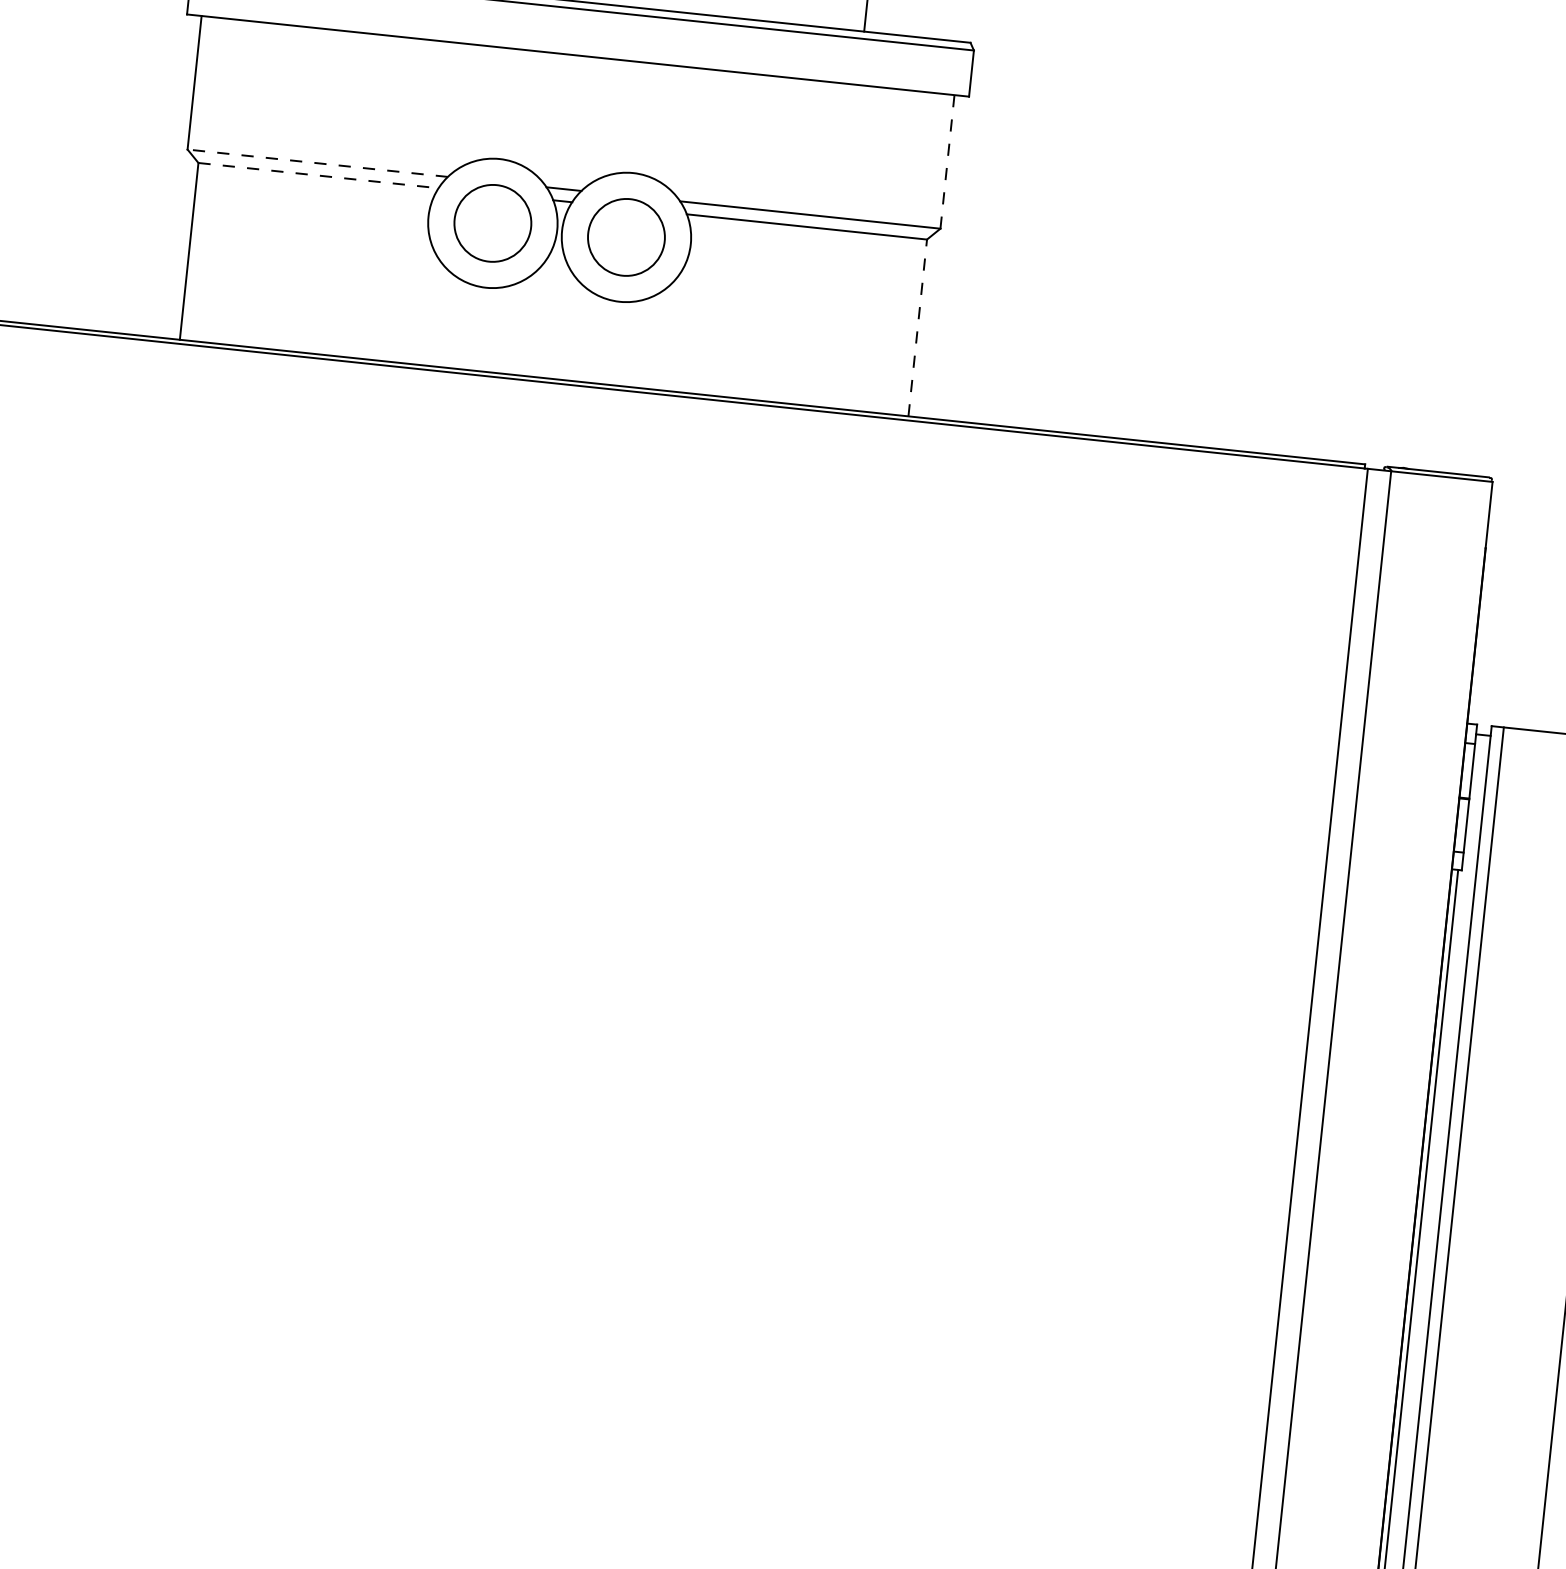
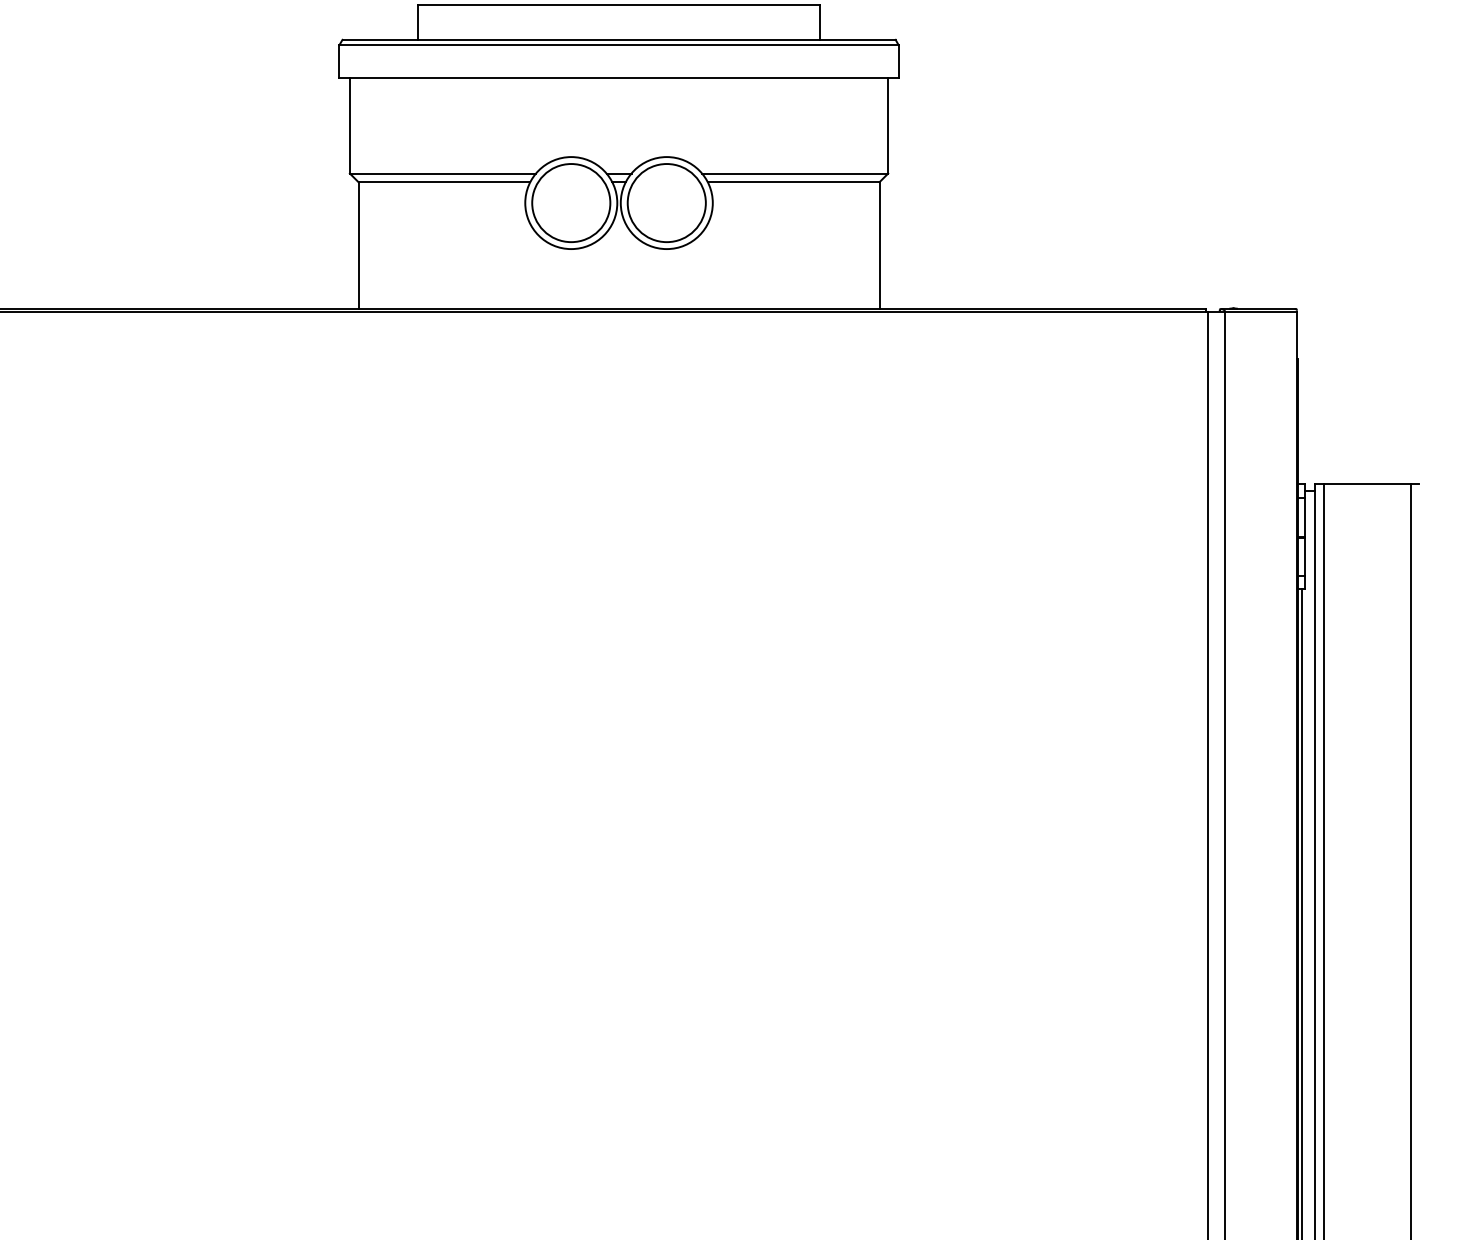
line: (947, 161) -> (888, 125), dashed -> solid
line: (317, 163) -> (442, 173), dashed -> solid
line: (318, 175) -> (444, 182), dashed -> solid
circle: (493, 224) -> (571, 203), size x1.43
circle: (625, 237) -> (666, 203), size x1.43
line: (917, 326) -> (879, 244), dashed -> solid

